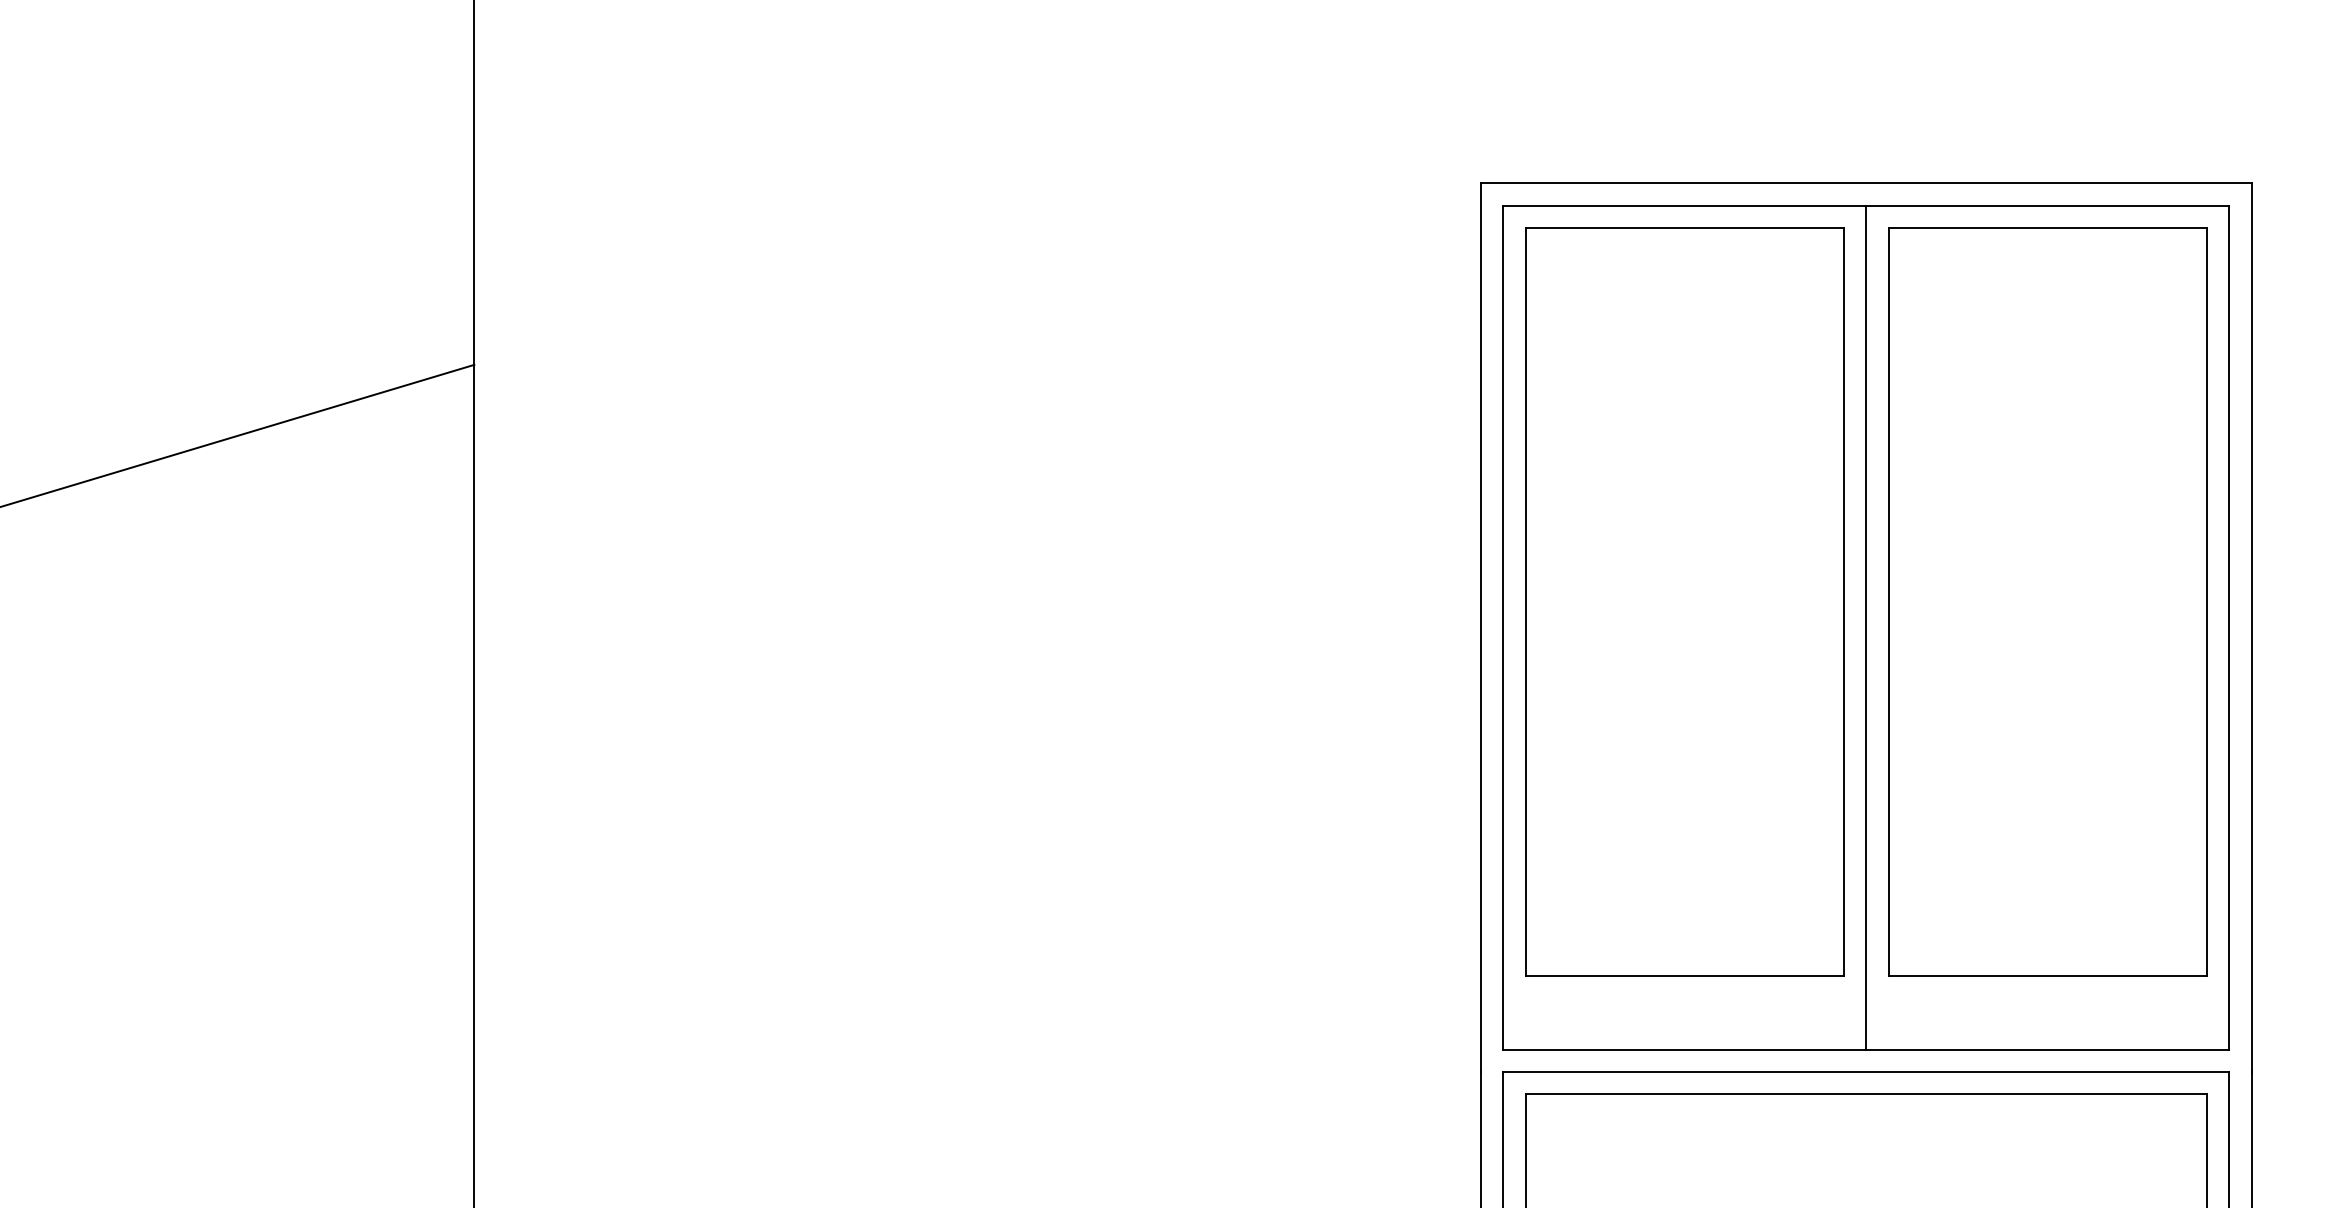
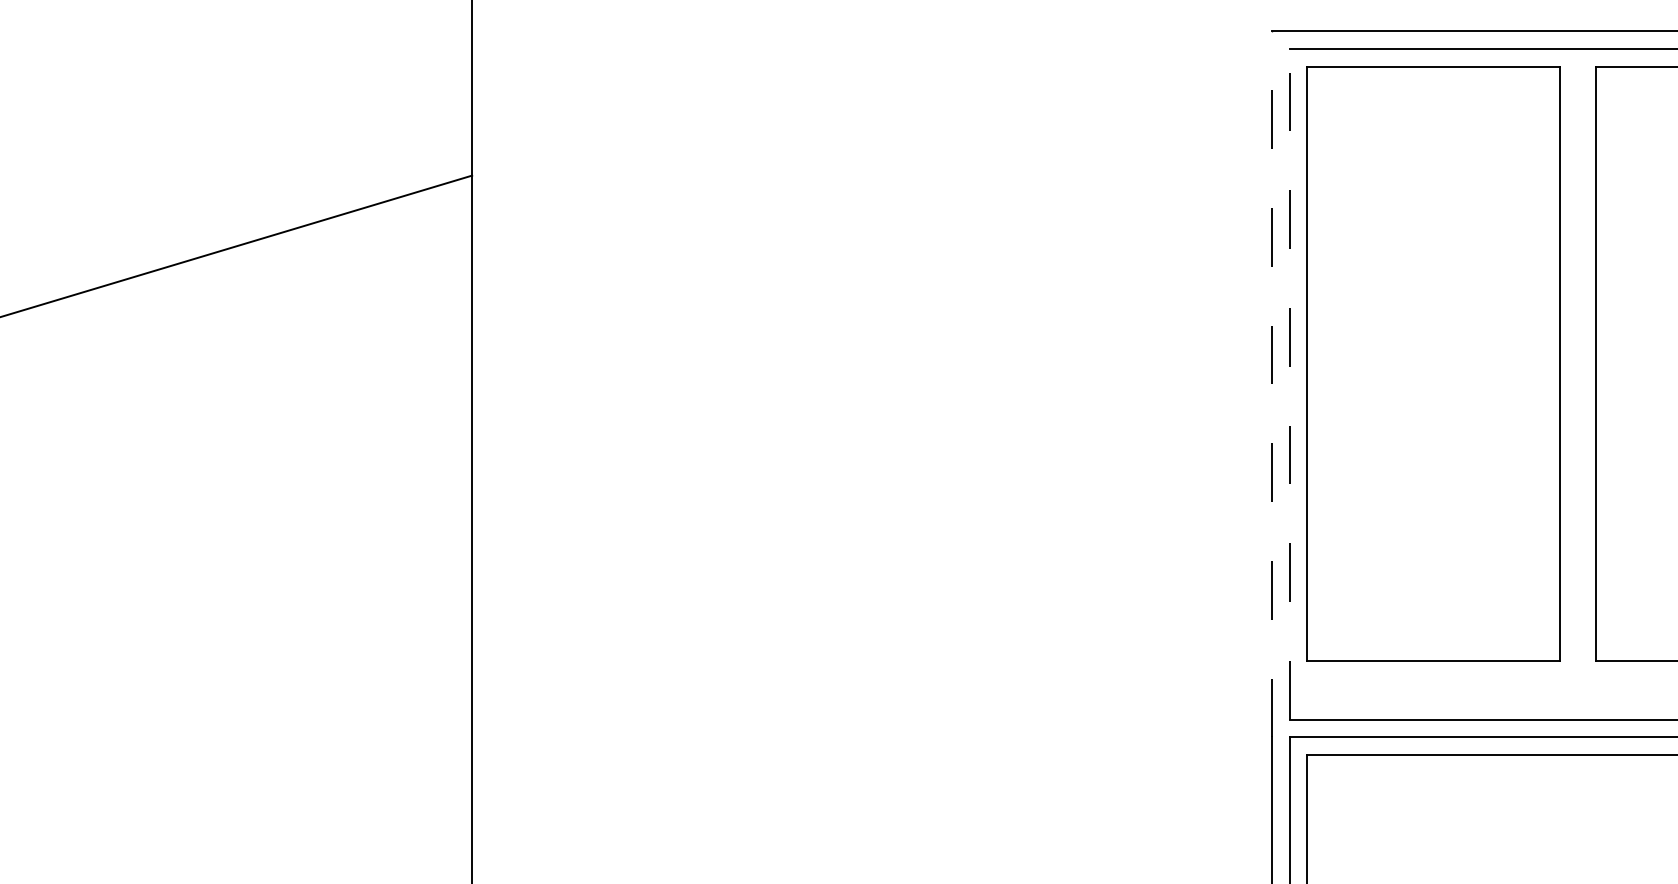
line: (1481, 627) -> (1272, 384), solid -> dashed
line: (1503, 627) -> (1289, 384), solid -> dashed
line: (1866, 627) -> (1577, 384), removed

